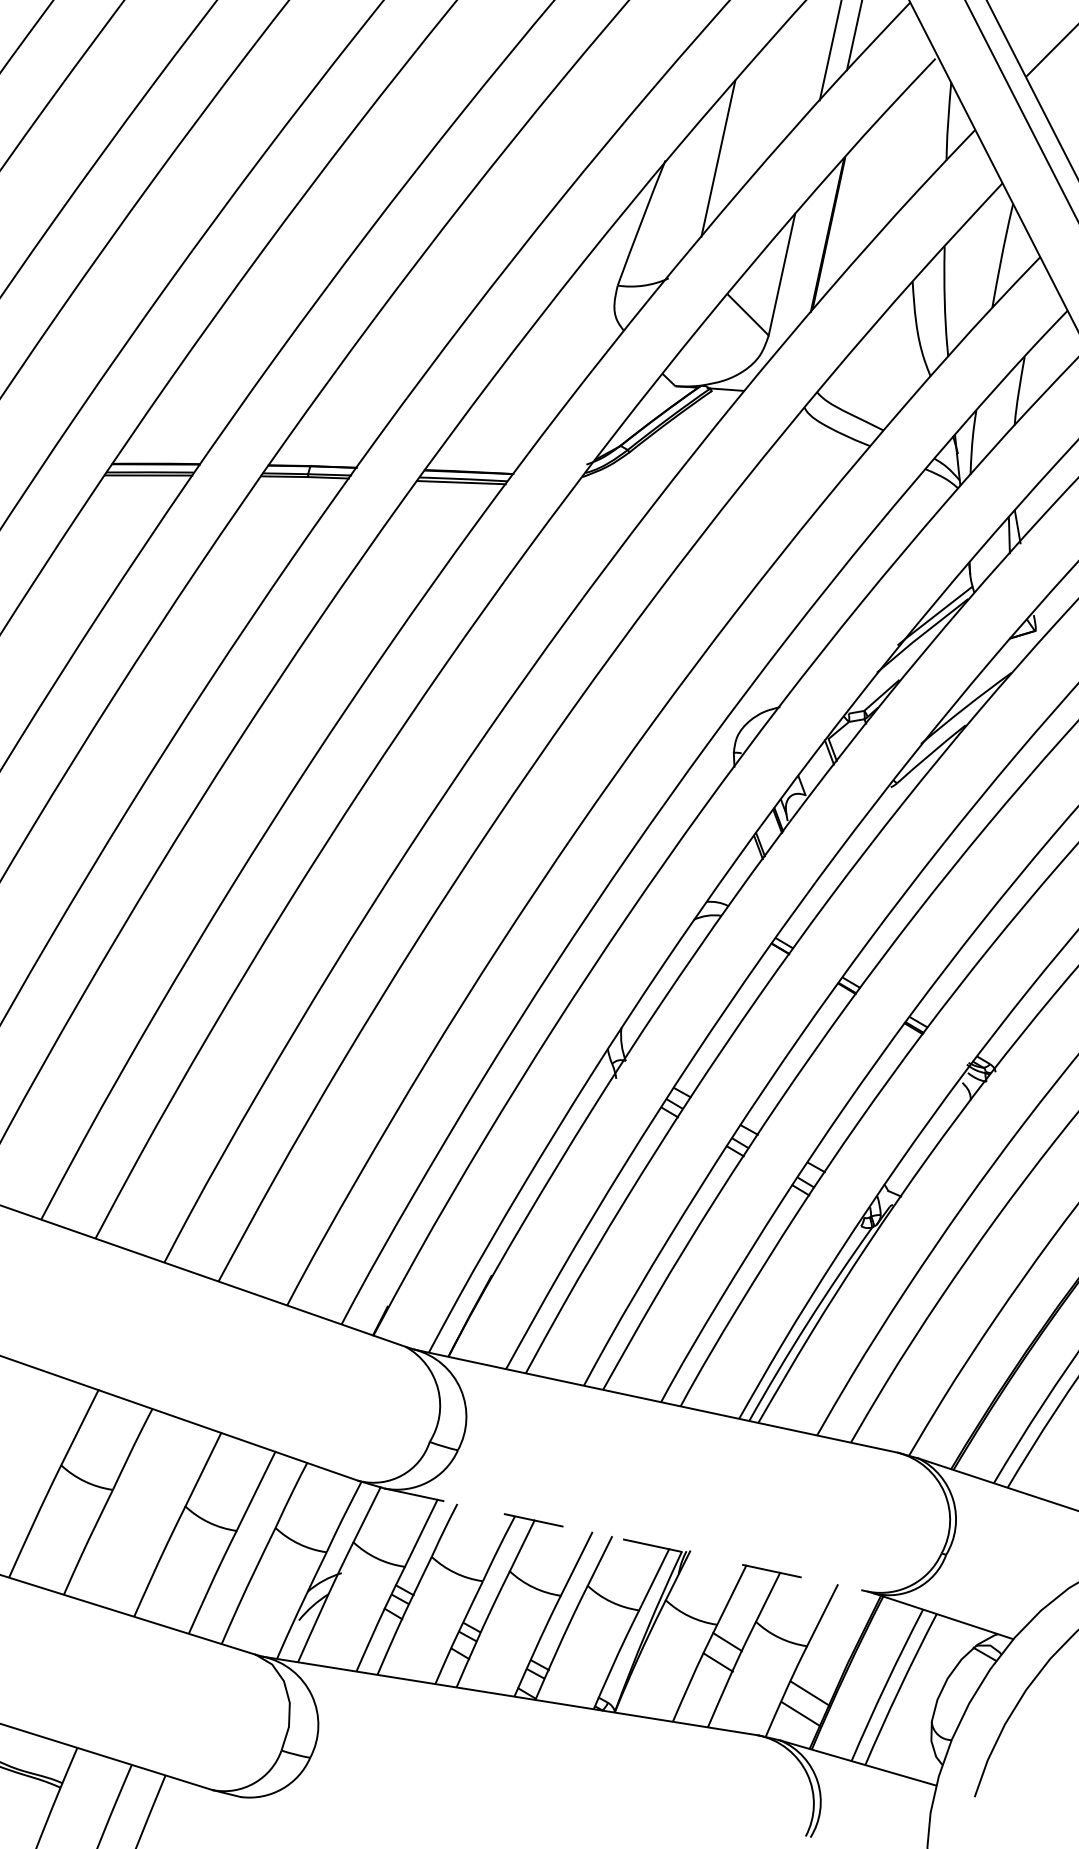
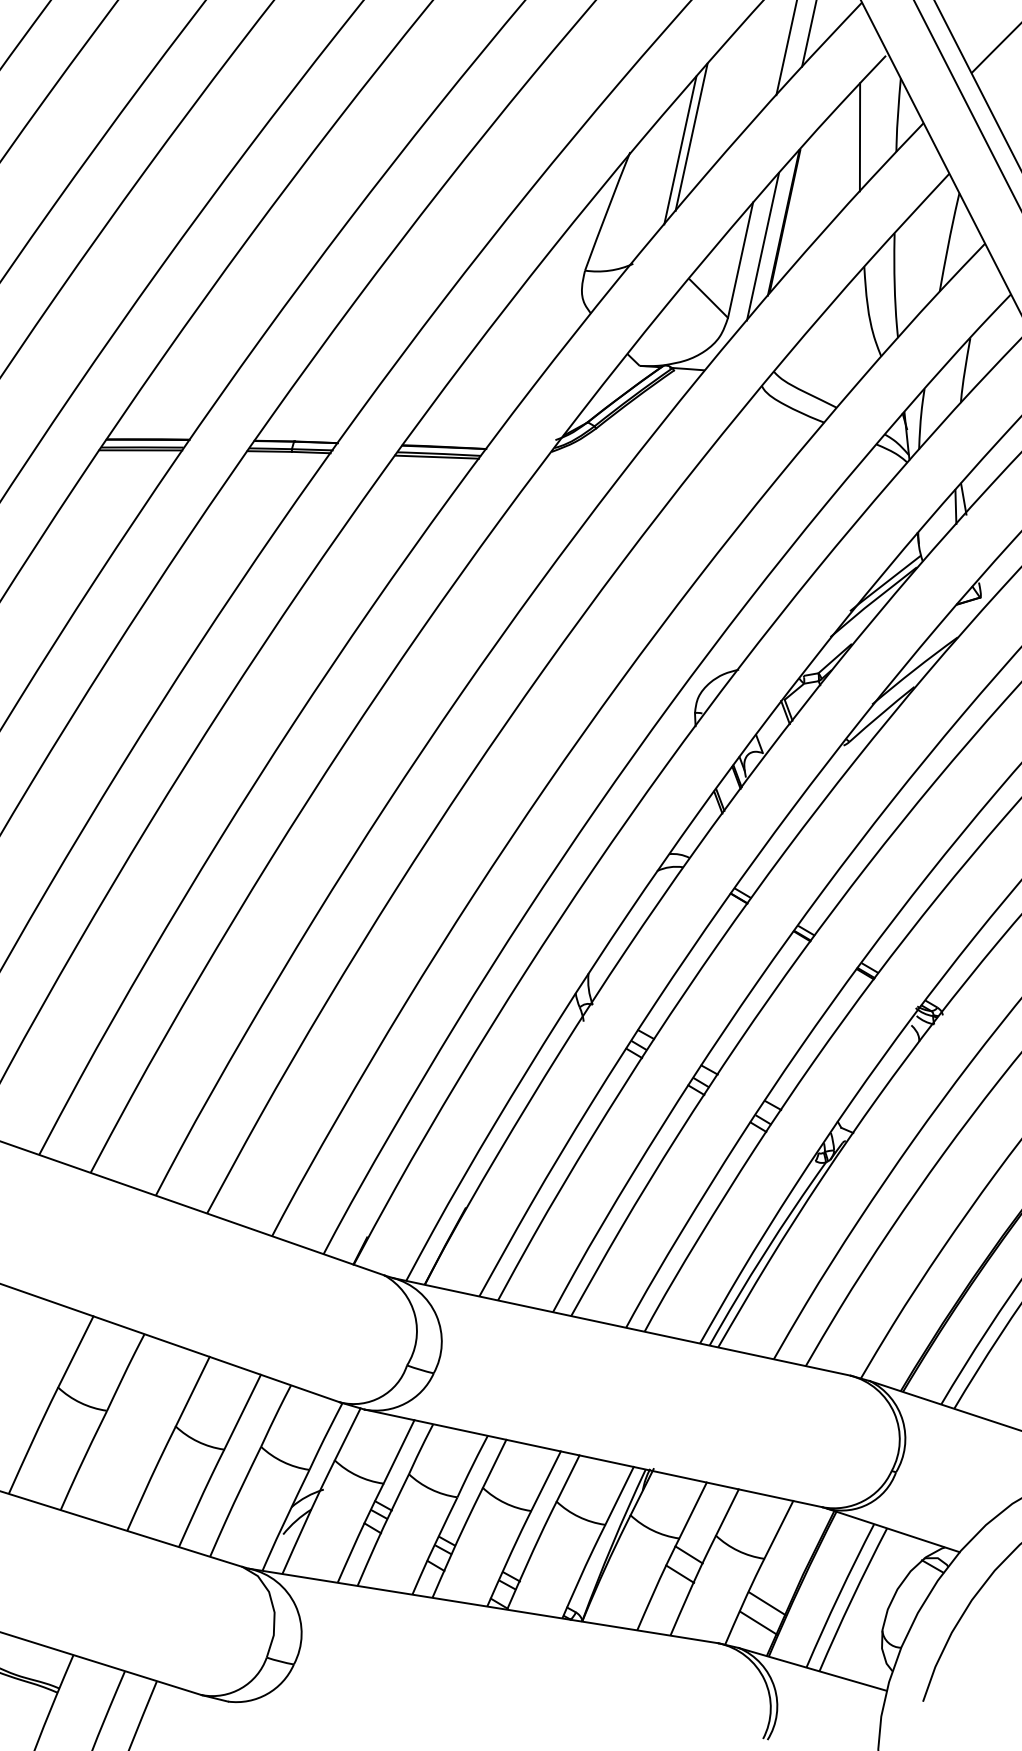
line: (730, 143) -> (691, 136), added
line: (907, 145) -> (859, 137), added
line: (805, 260) -> (762, 246), added
line: (626, 1540) -> (593, 1458), dashed -> solid

